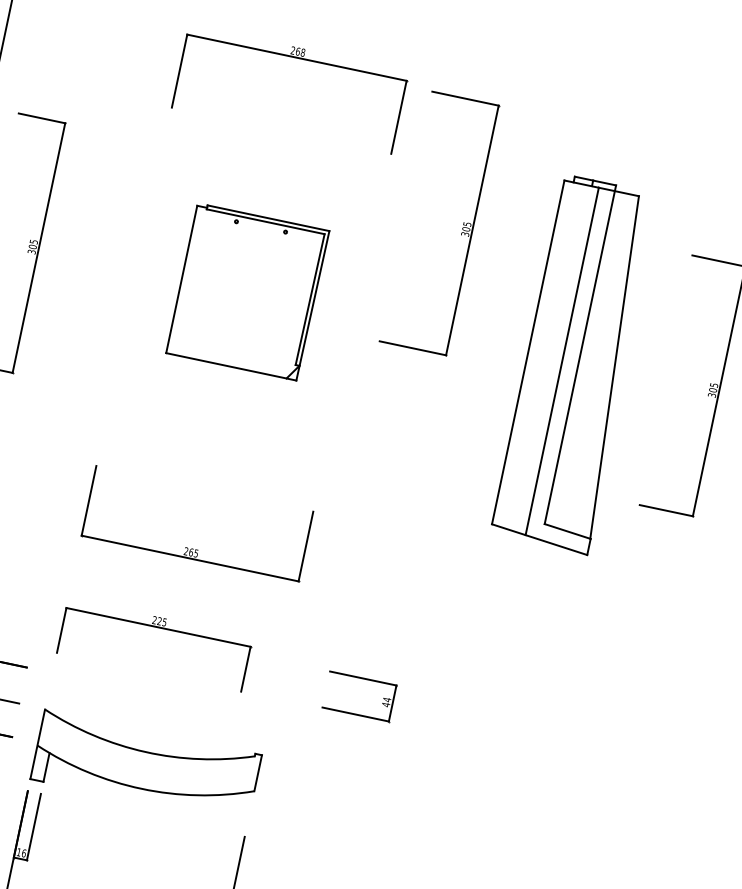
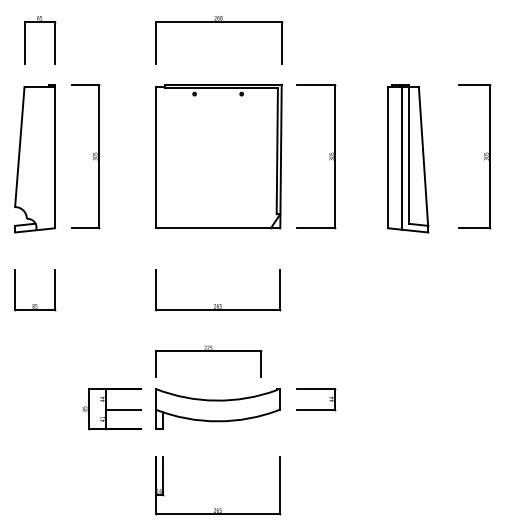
part: (462, 228) -> (329, 156), moved
part: (247, 292) -> (218, 156), size x1.67
part: (576, 365) -> (408, 158), size x0.71
part: (363, 679) -> (316, 389), moved
part: (145, 766) -> (217, 408), moved

